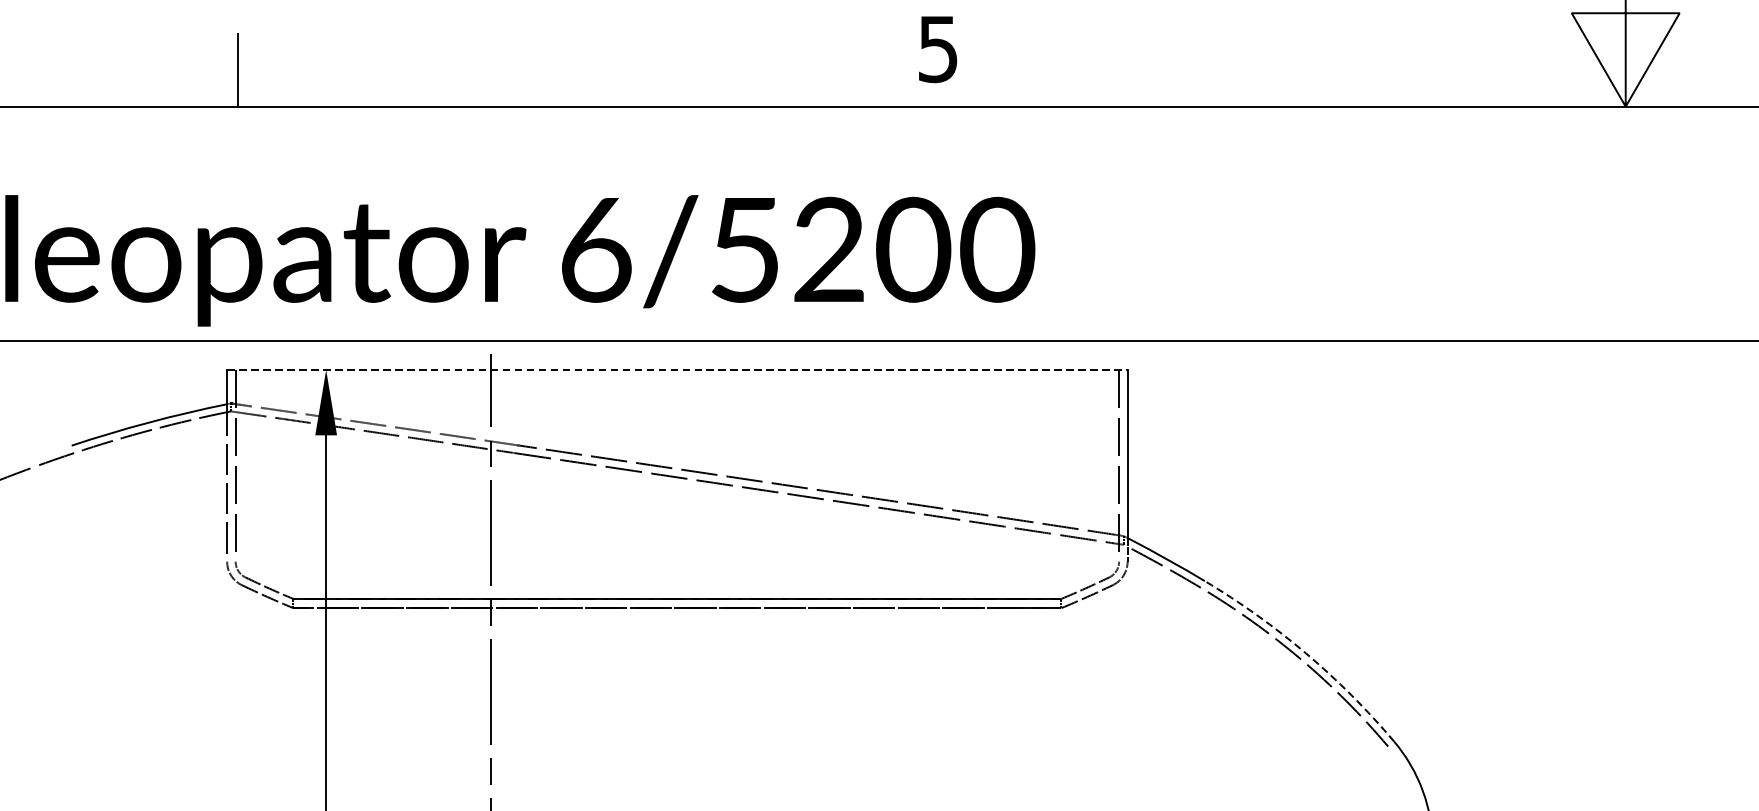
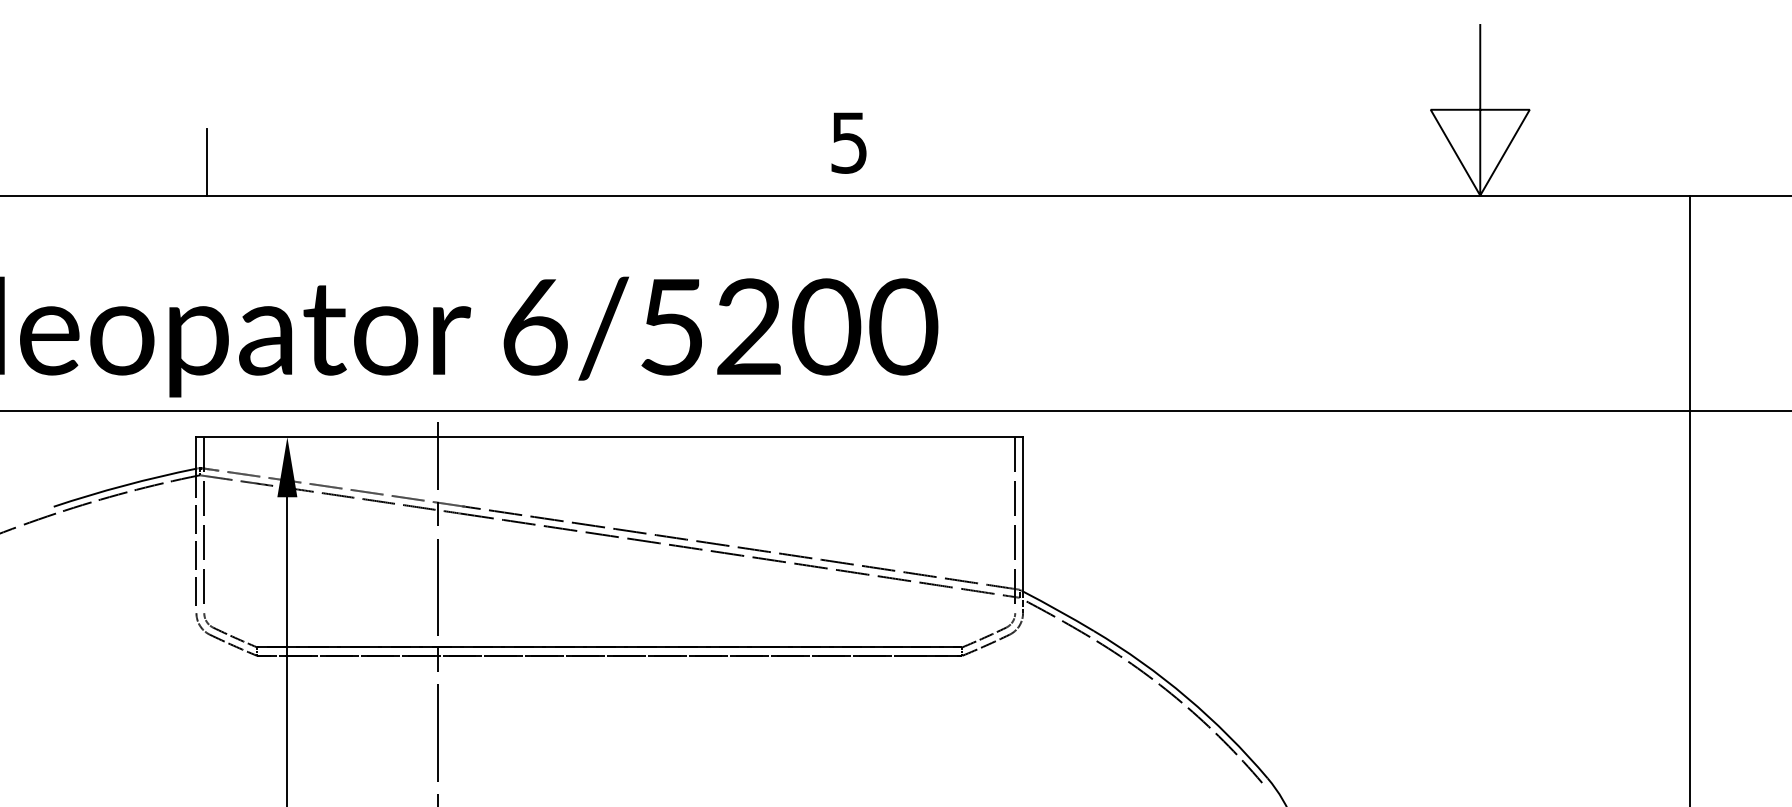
line: (678, 370) -> (610, 437), dashed -> solid
arc: (1305, 653) -> (1186, 697), dashed -> solid

